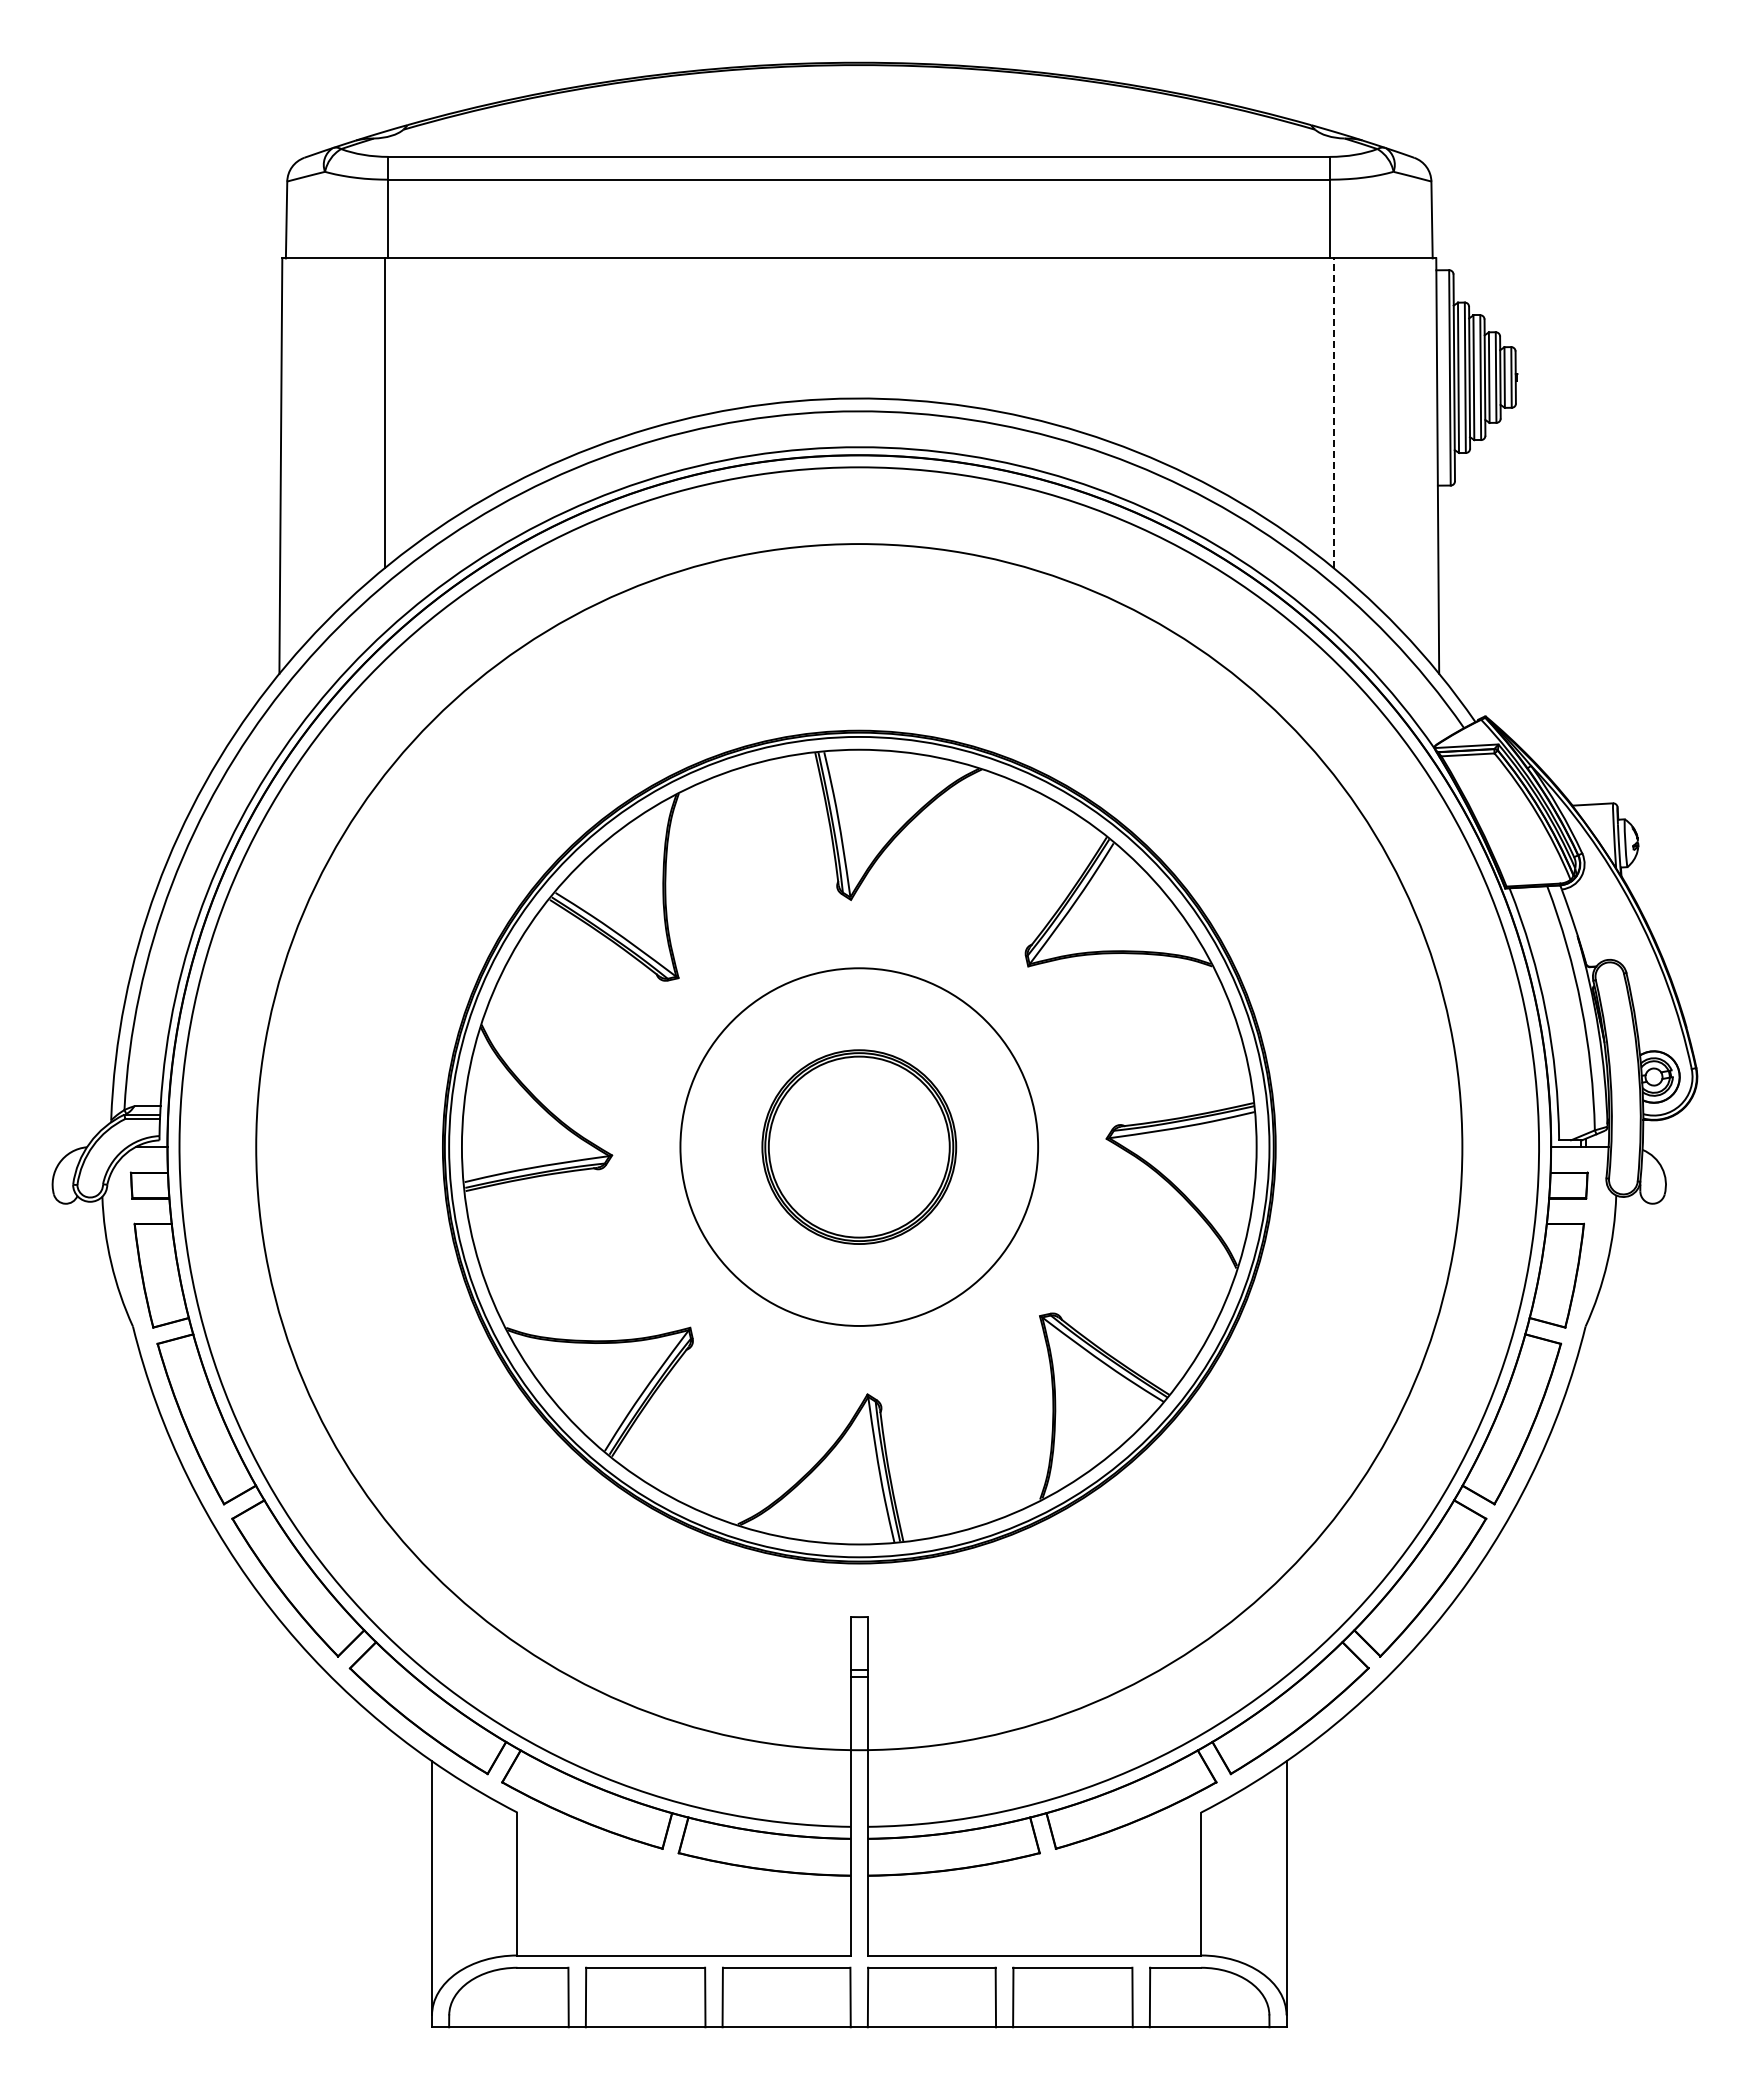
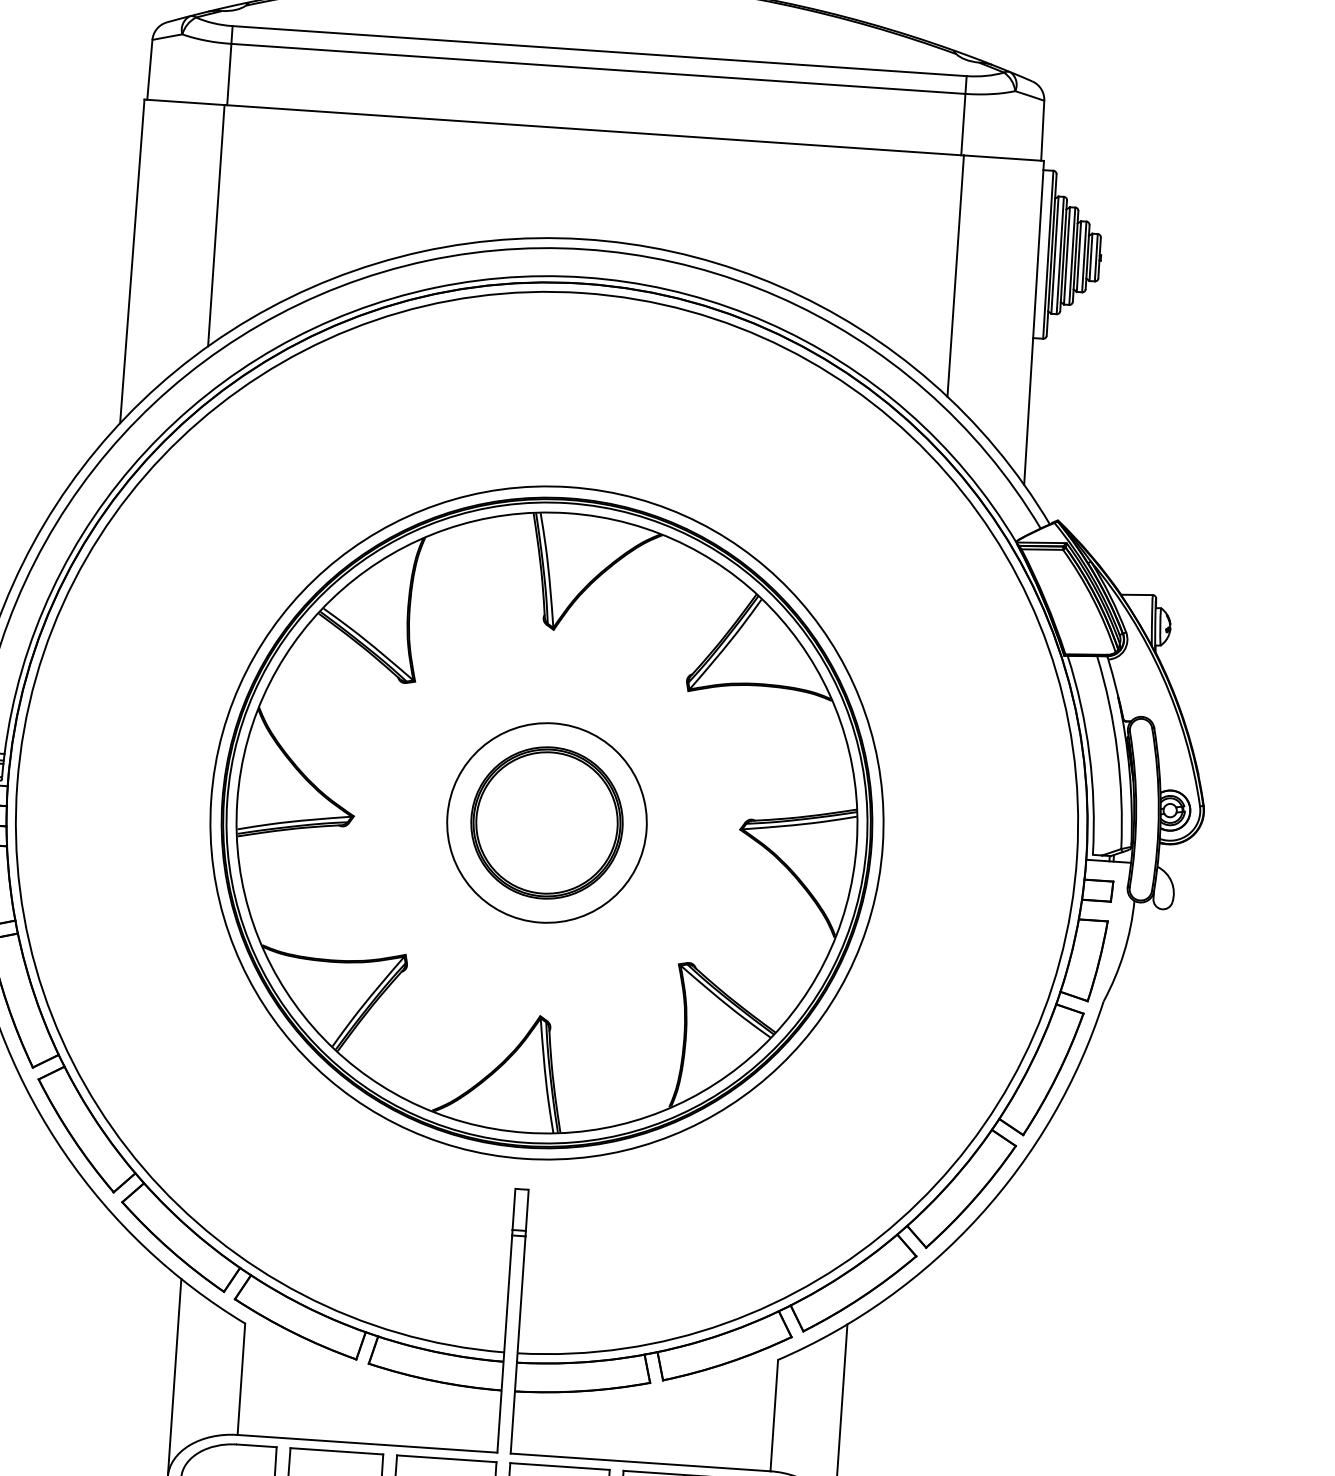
line: (1333, 413) -> (955, 276), dashed -> solid
circle: (859, 1146) -> (547, 822), size x0.71
circle: (859, 1146) -> (547, 822), size x0.71

